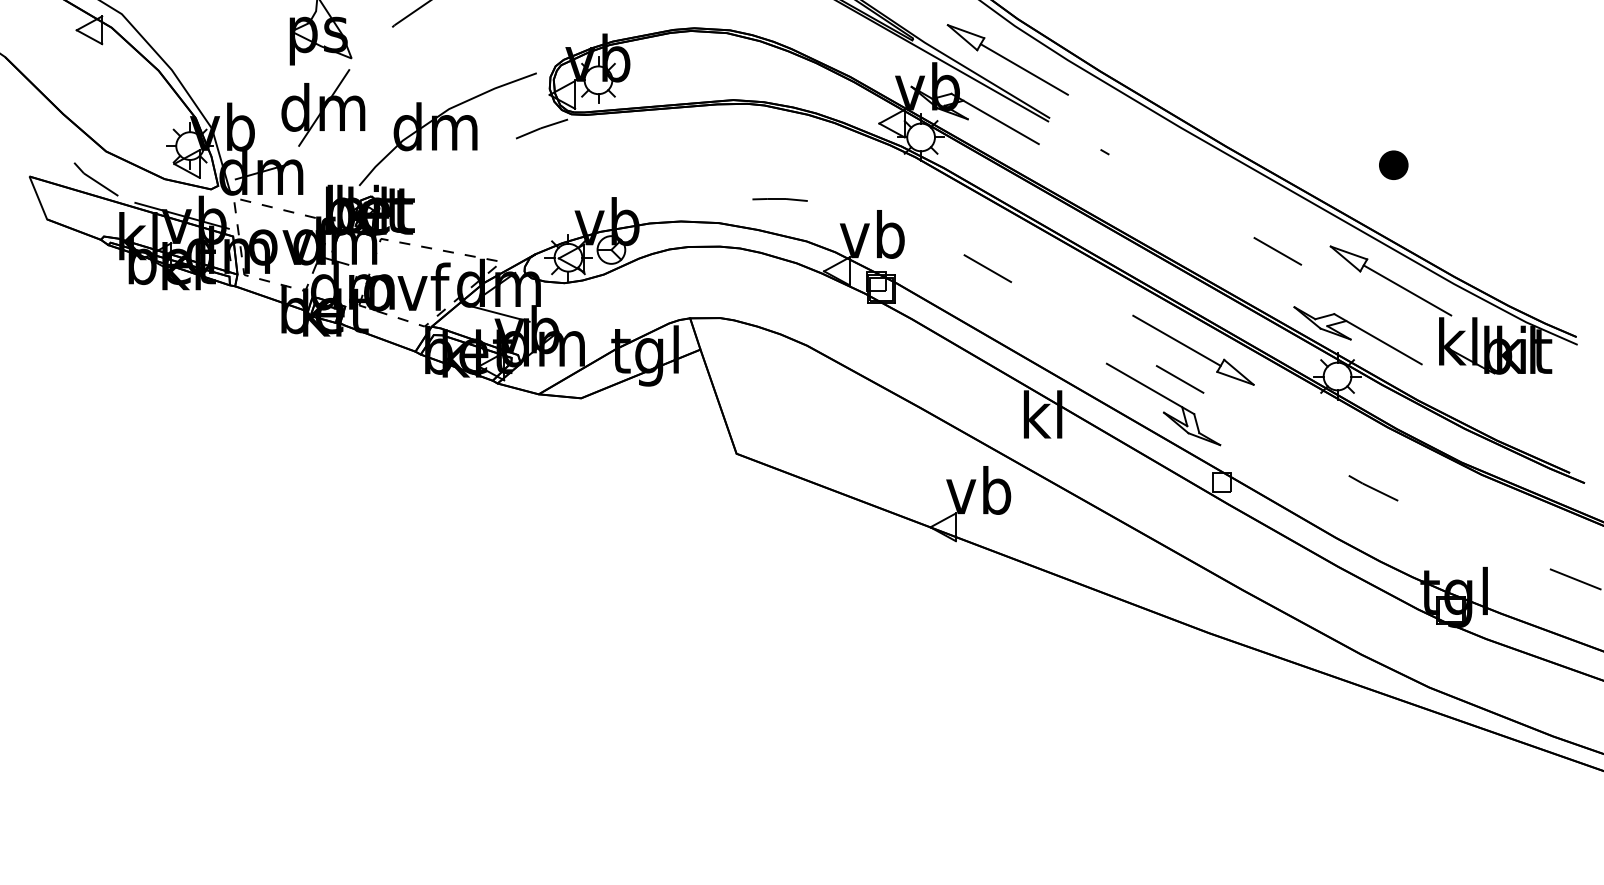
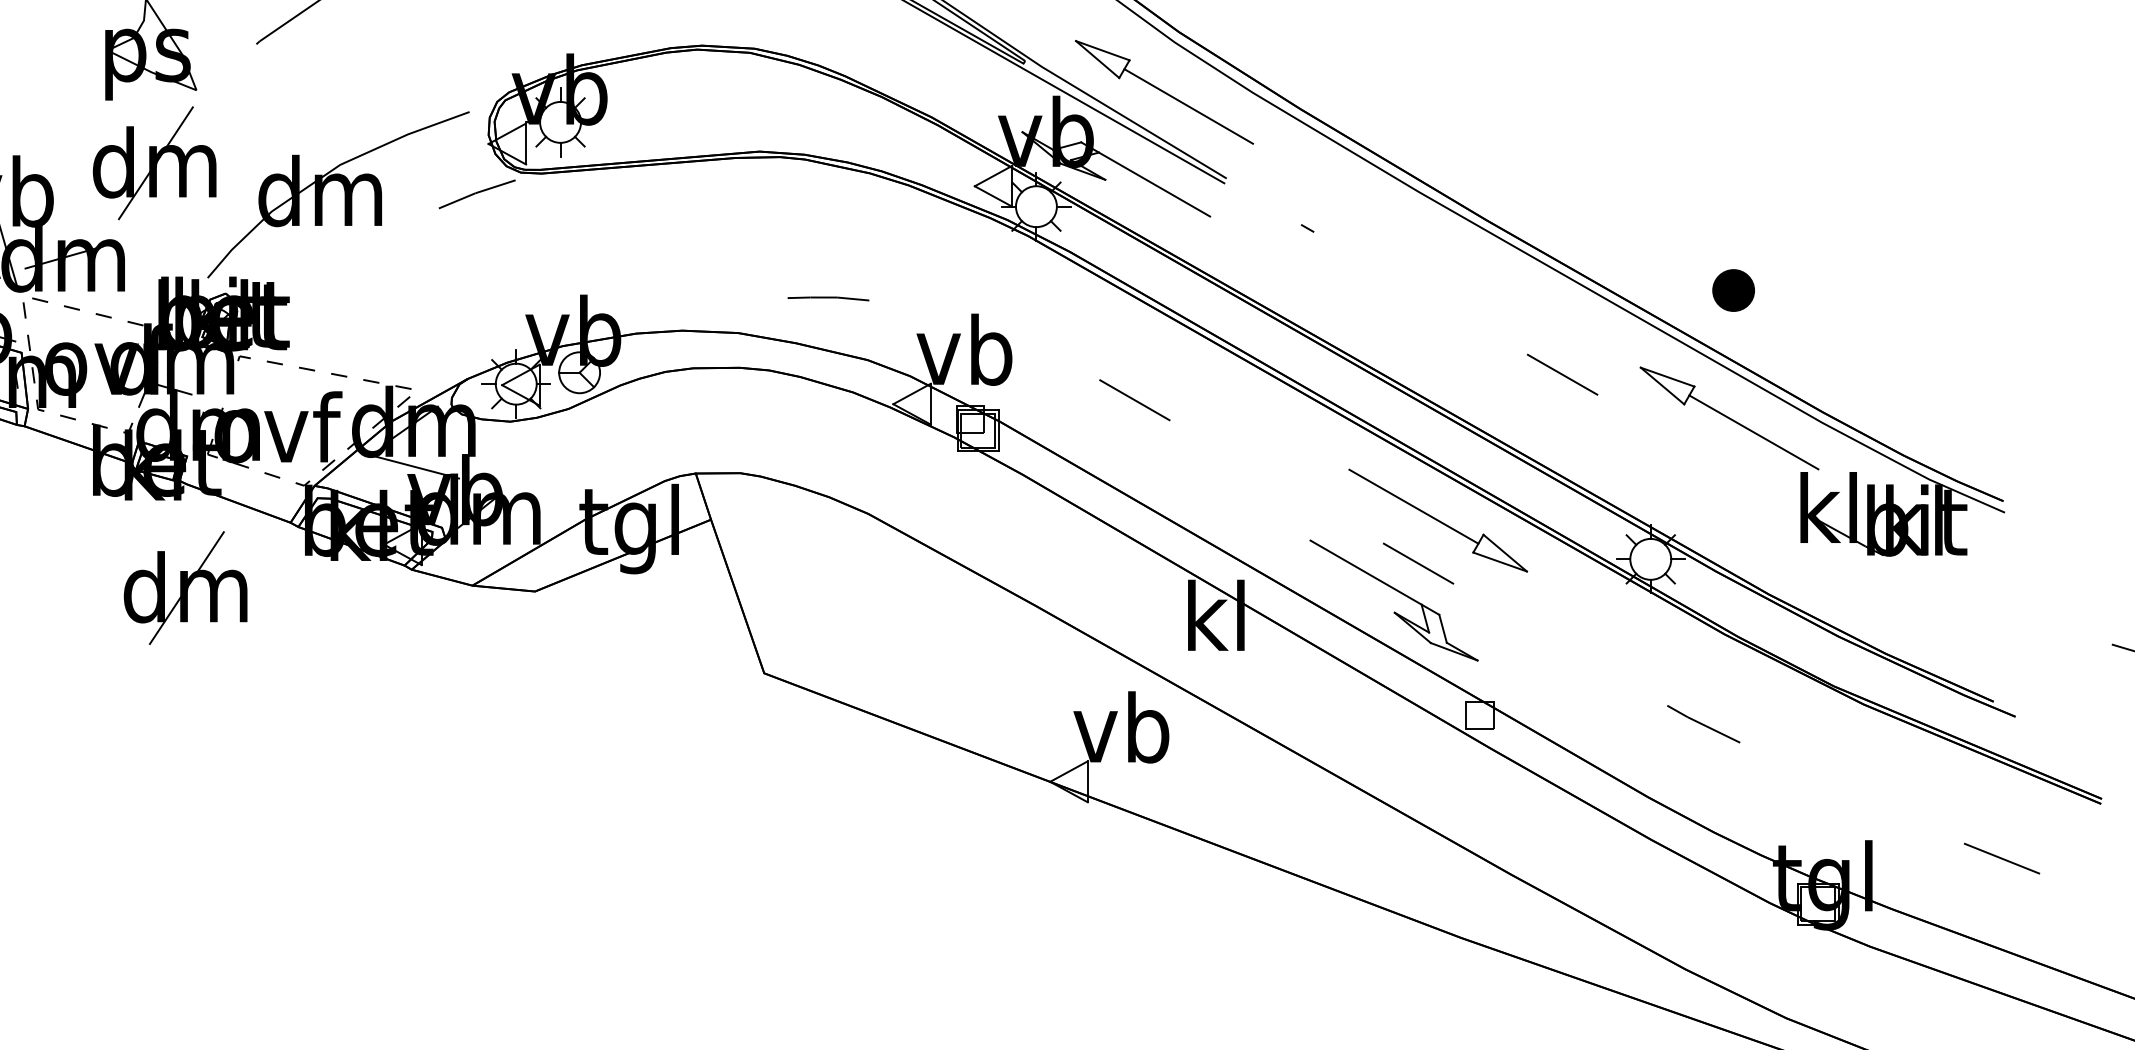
part: (1393, 164) -> (1733, 289), moved
part: (1357, 335) -> (1680, 498), removed
part: (344, 395) -> (185, 587), added

